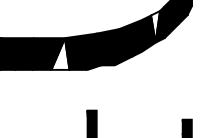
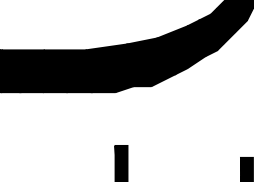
fill: (155, 26) -> (205, 34), added
fill: (60, 53) -> (79, 70), added

